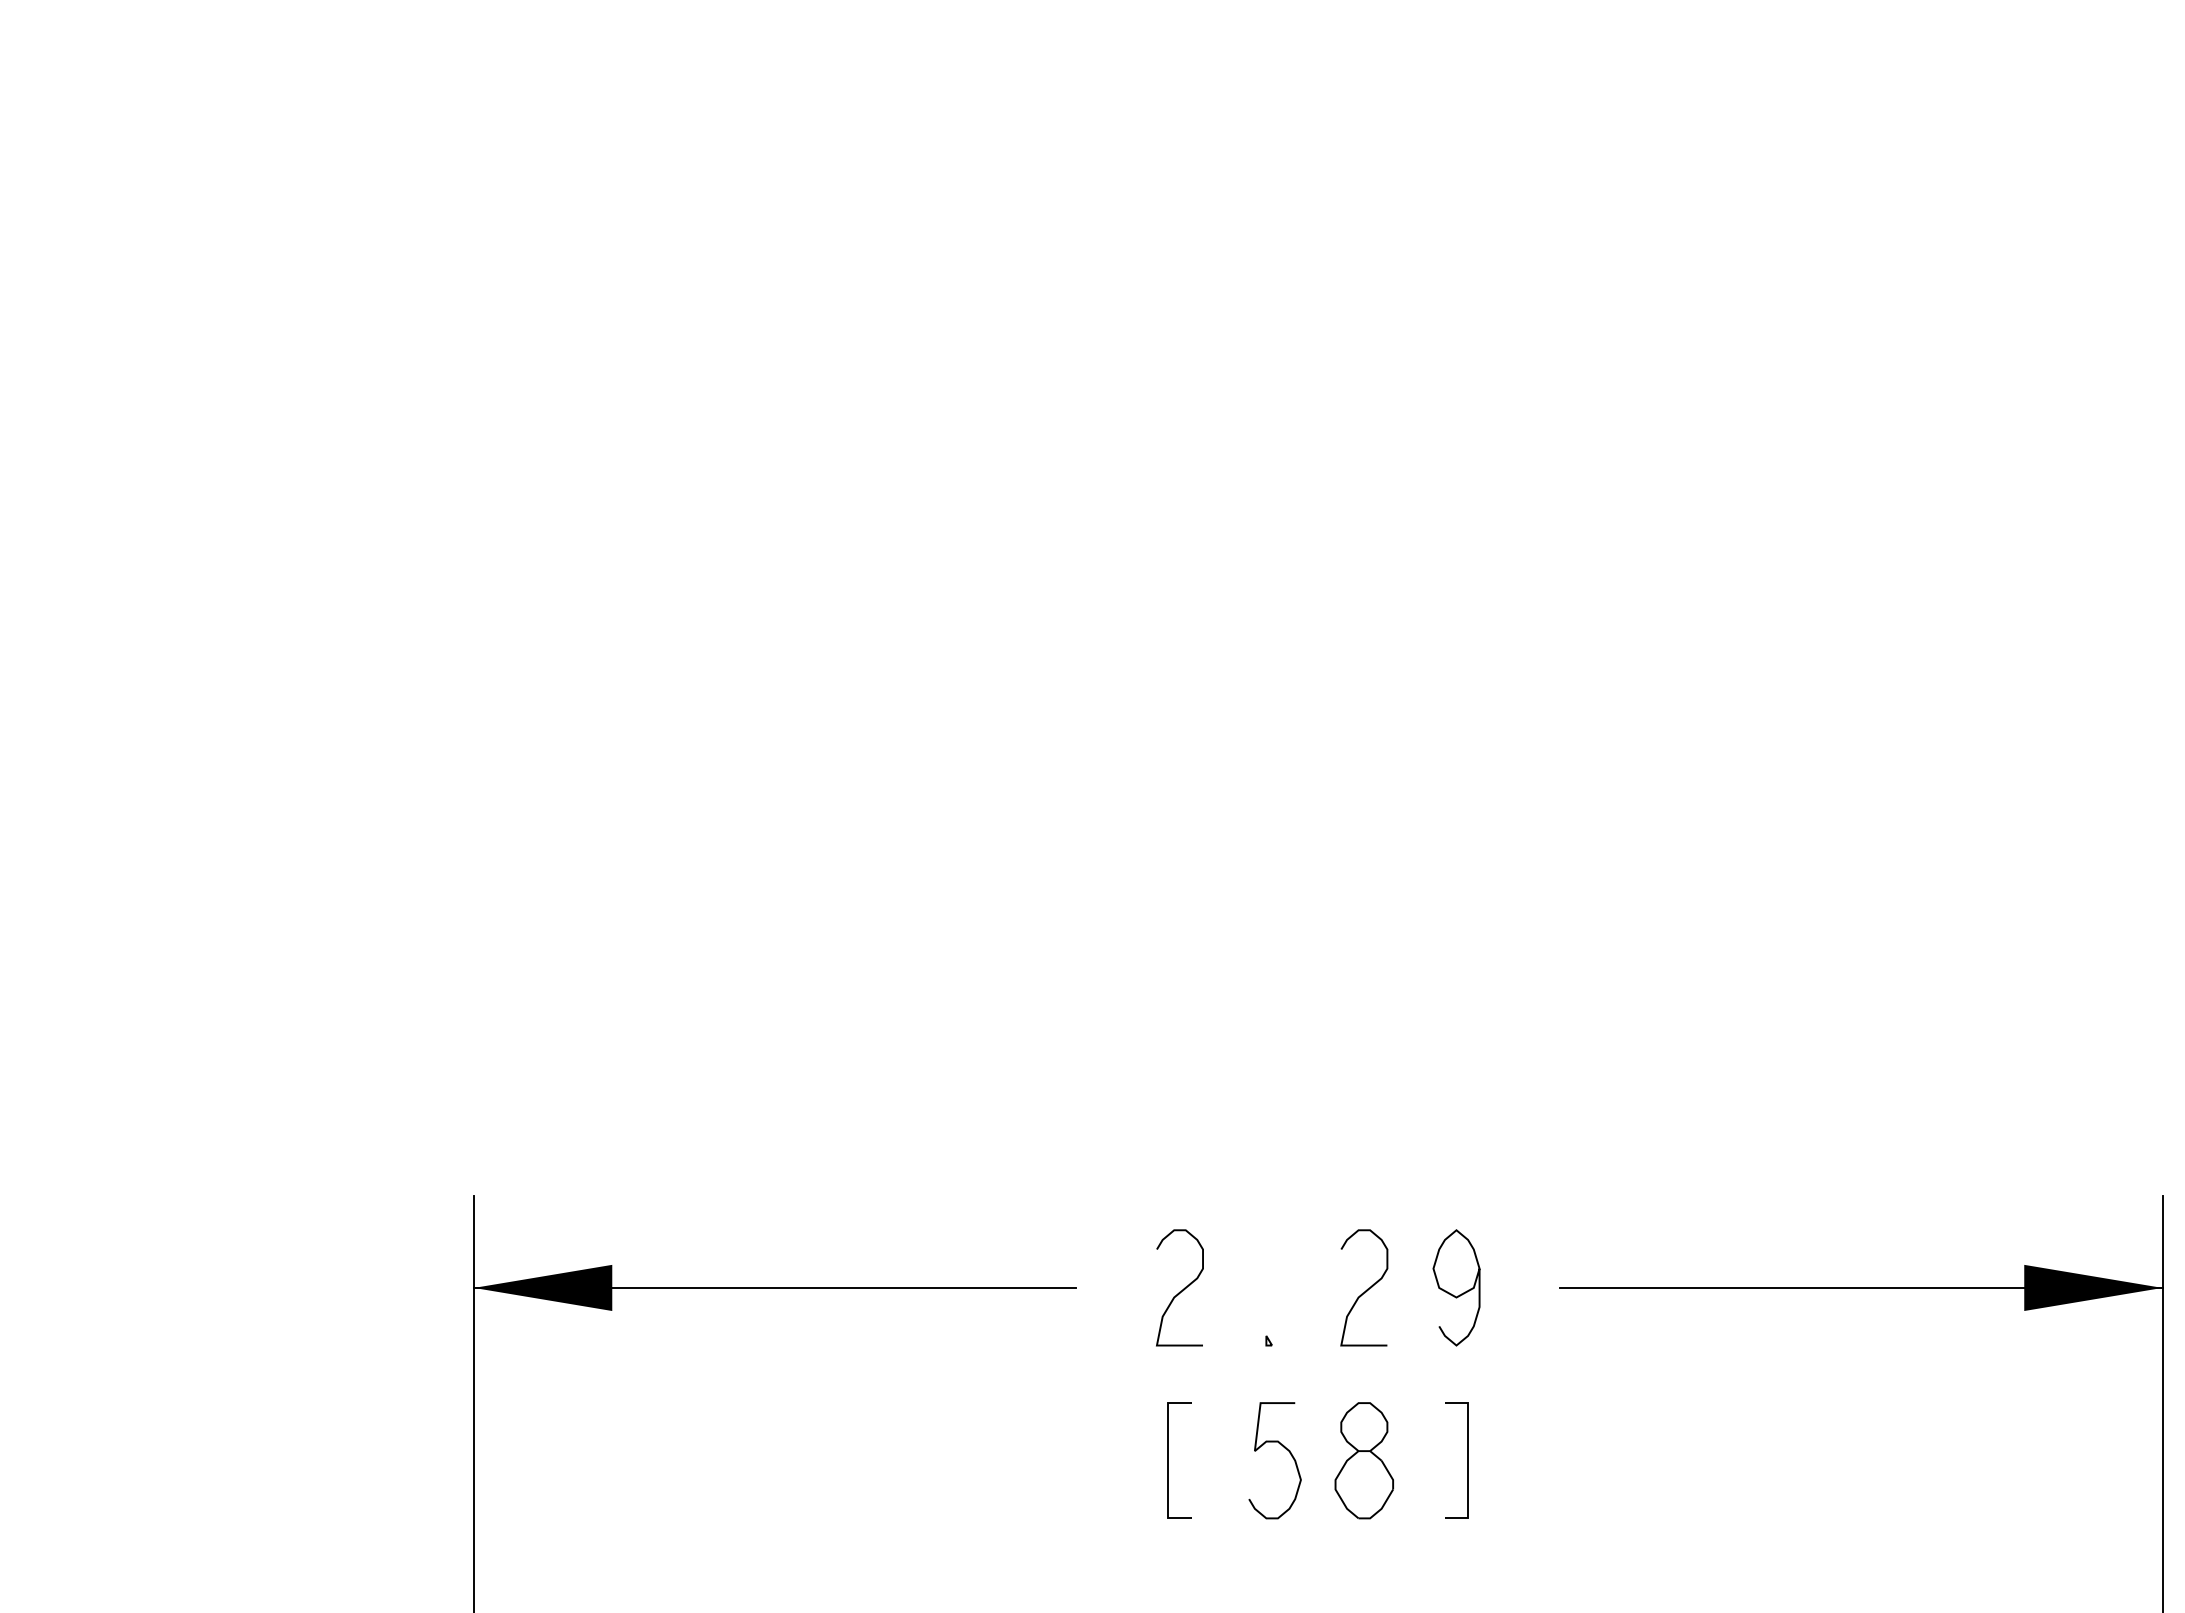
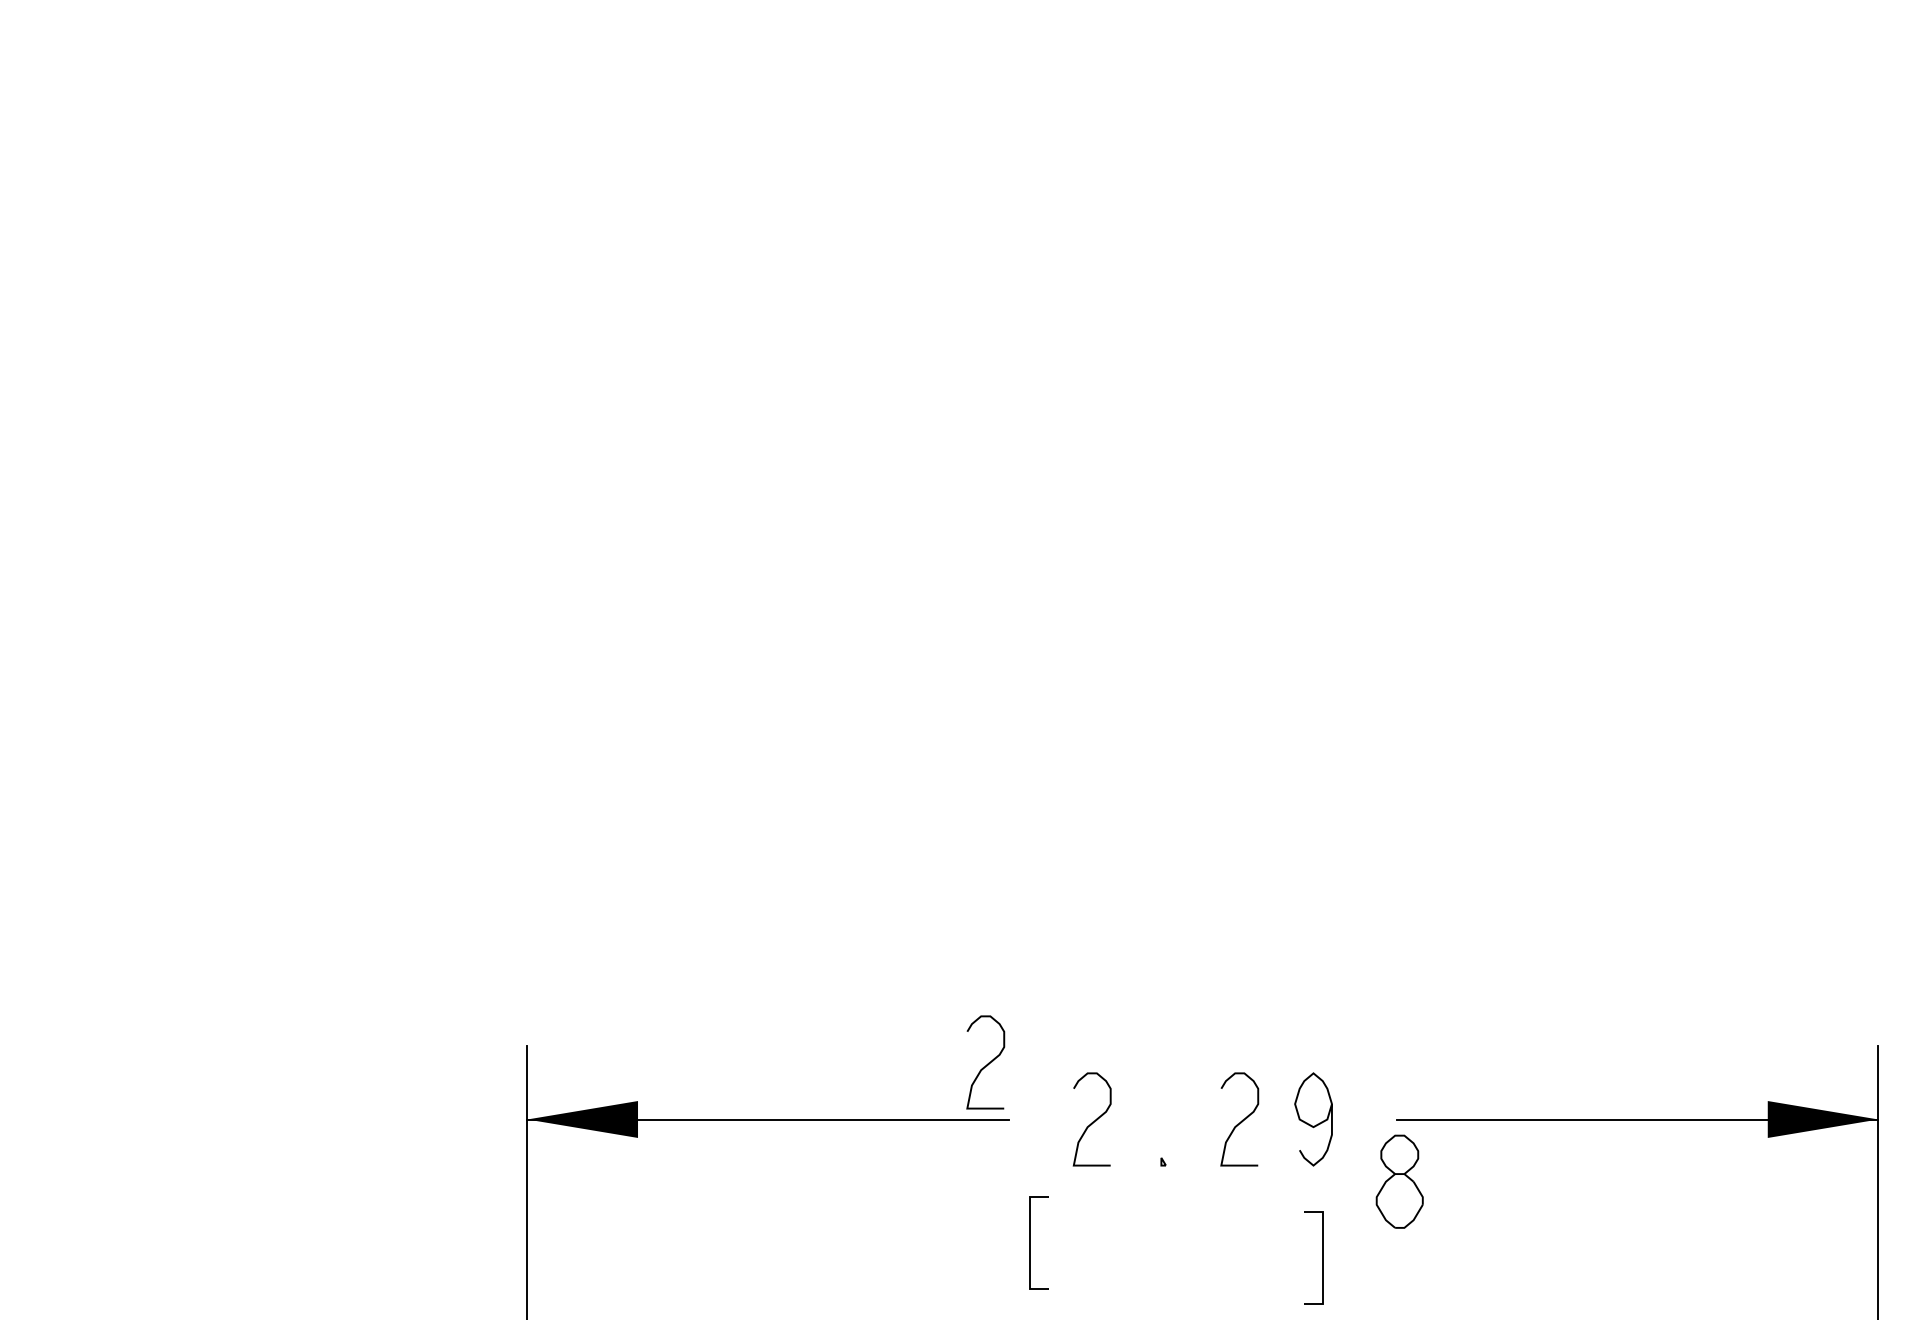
curve: (1049, 1217) -> (987, 1063), added
curve: (1285, 1449) -> (1176, 1248), removed
line: (1169, 1460) -> (1030, 1242), moved
part: (1363, 1460) -> (1399, 1181), moved

